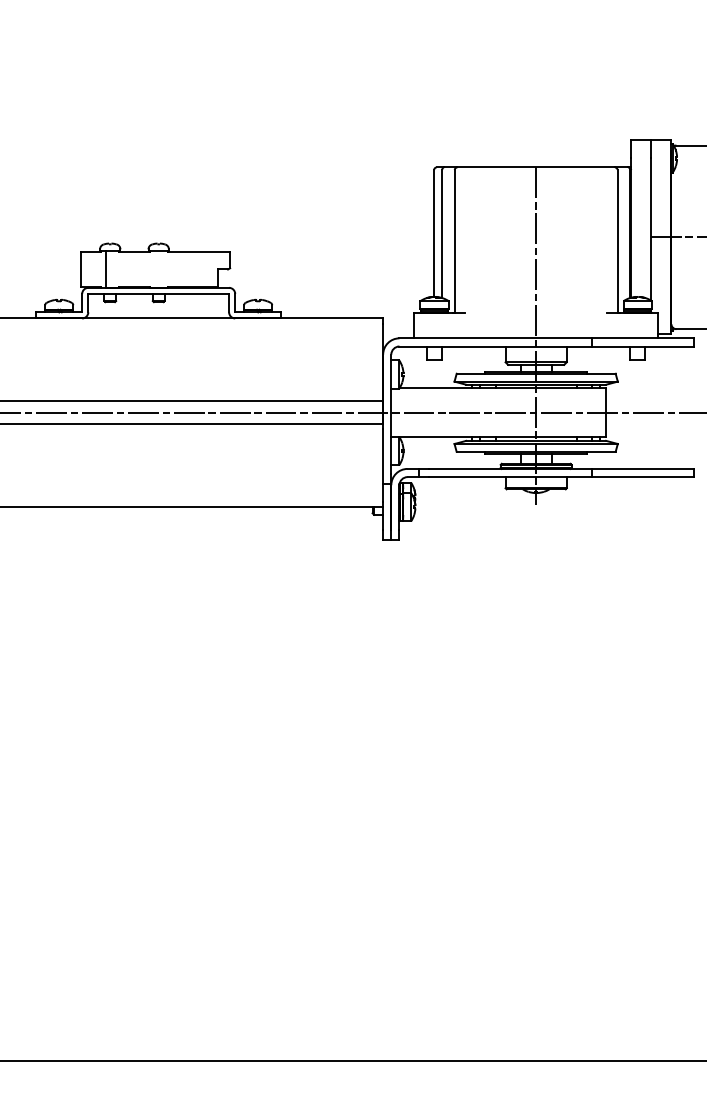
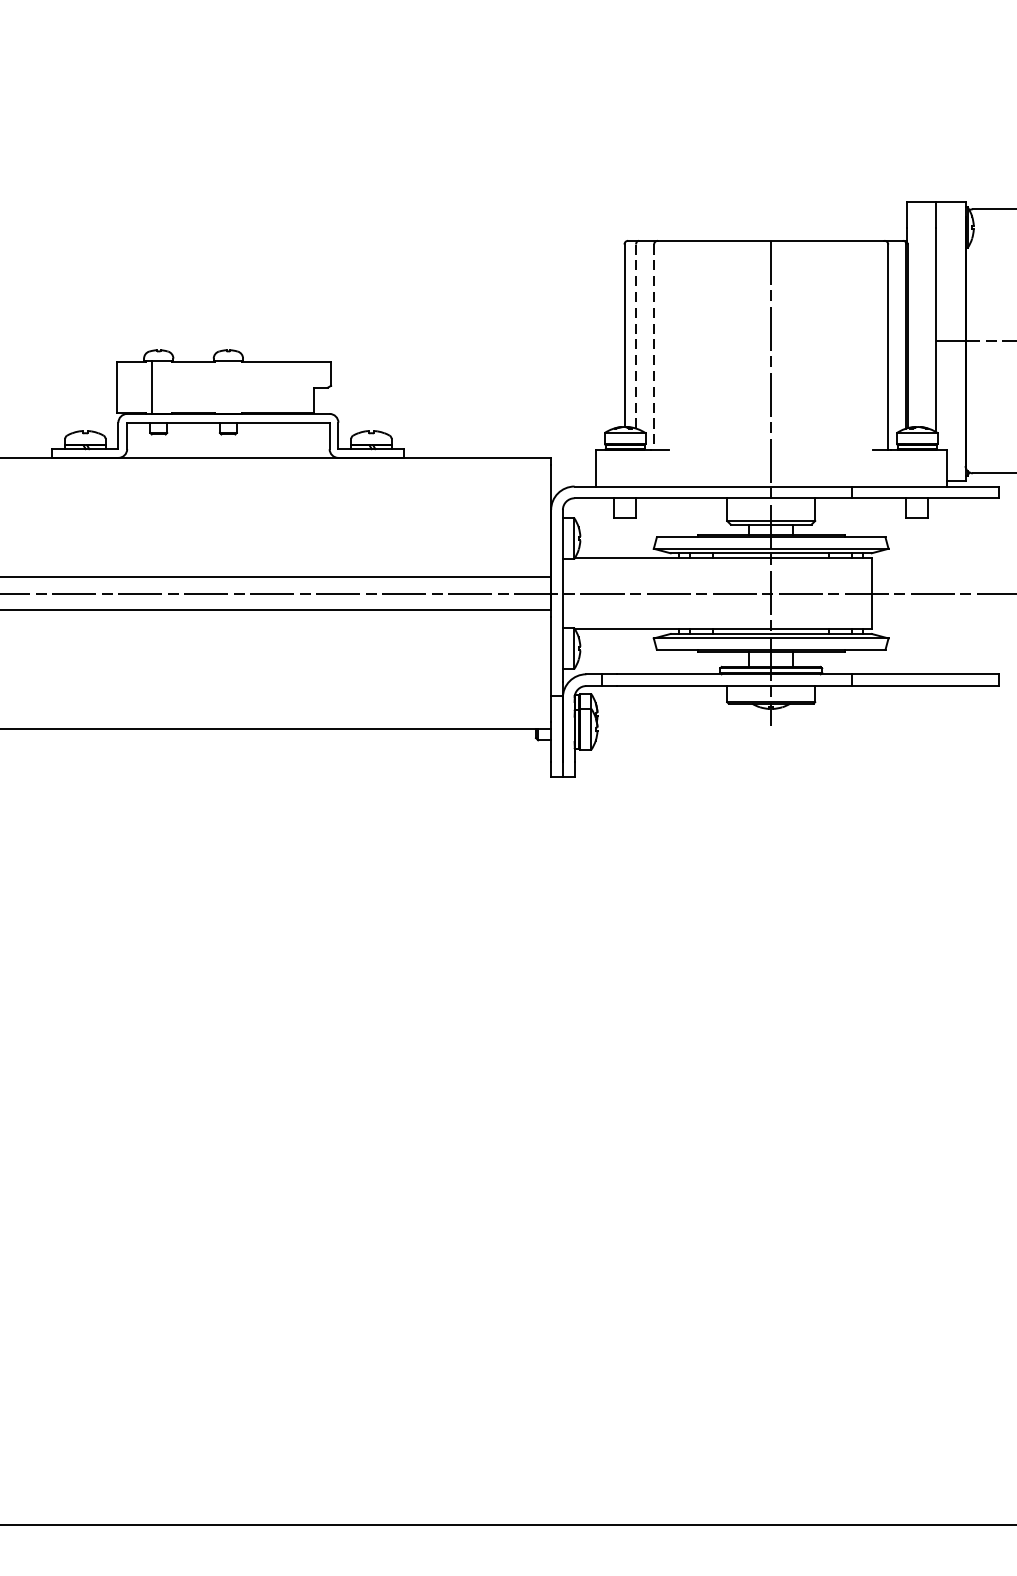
line: (442, 233) -> (636, 335), solid -> dashed
line: (454, 241) -> (653, 347), solid -> dashed

